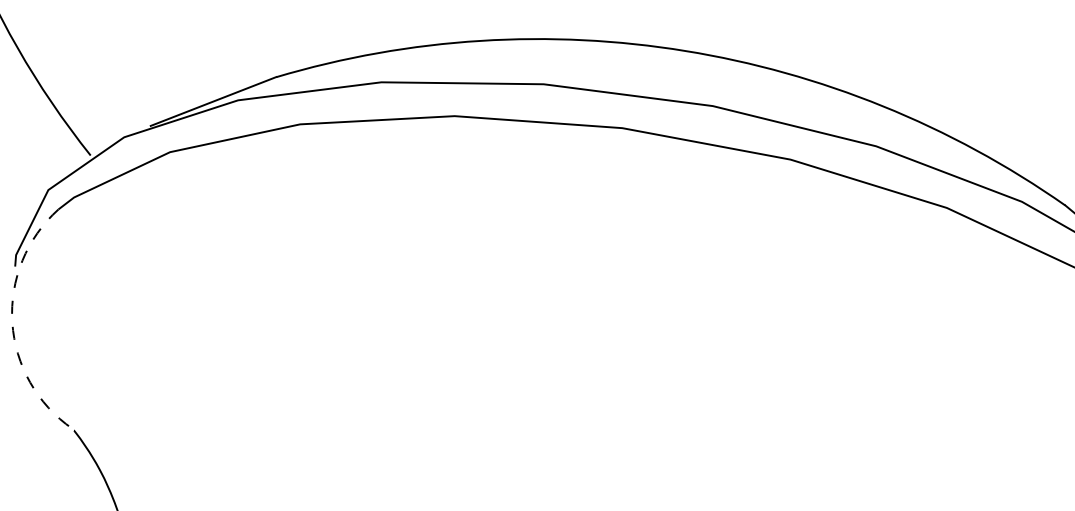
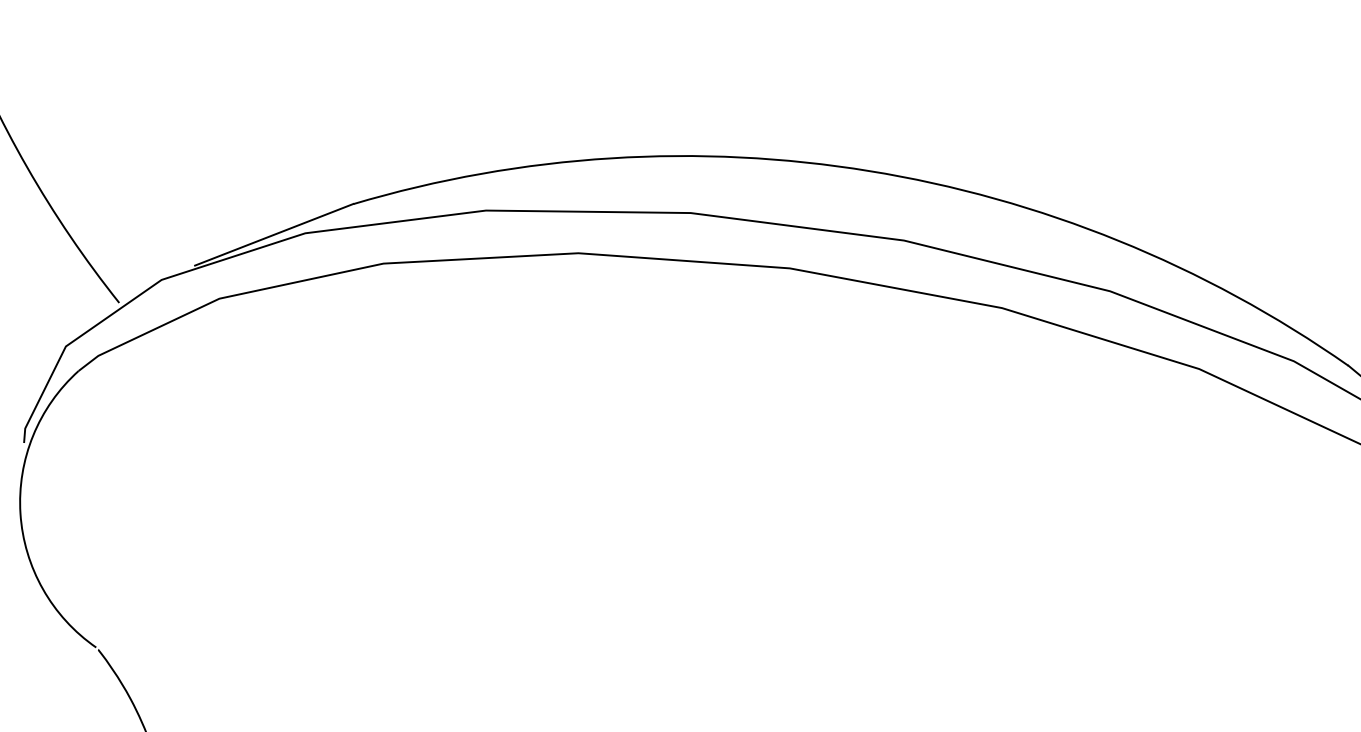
arc: (12, 322) -> (20, 513), dashed -> solid

